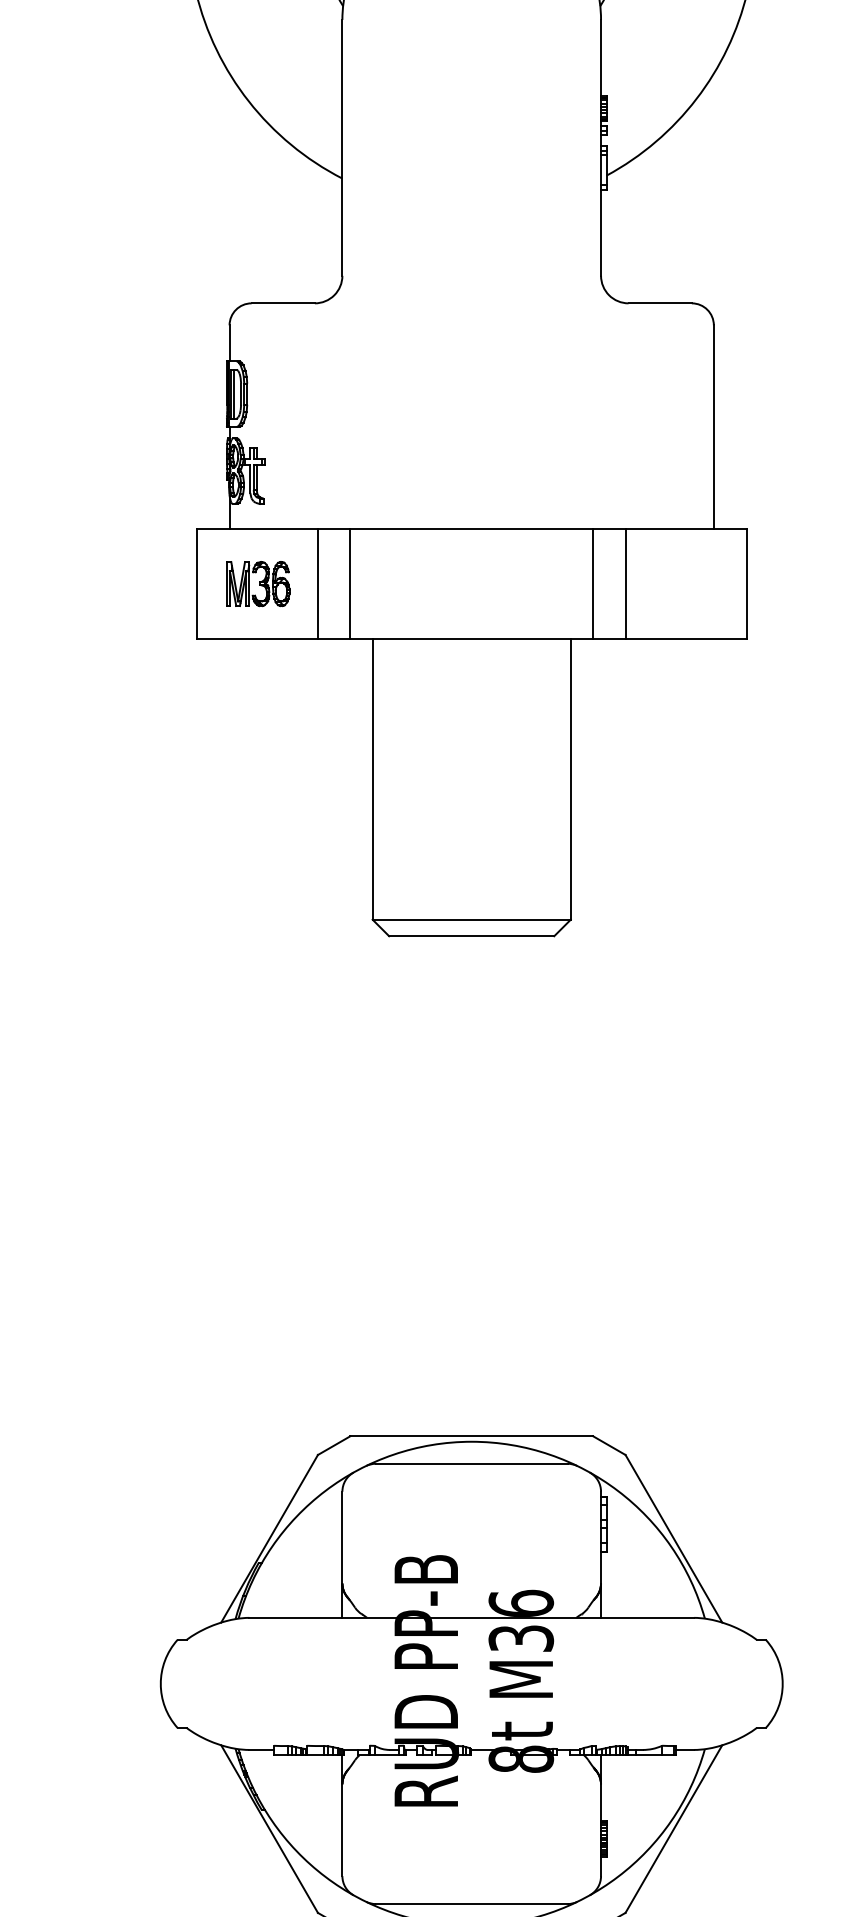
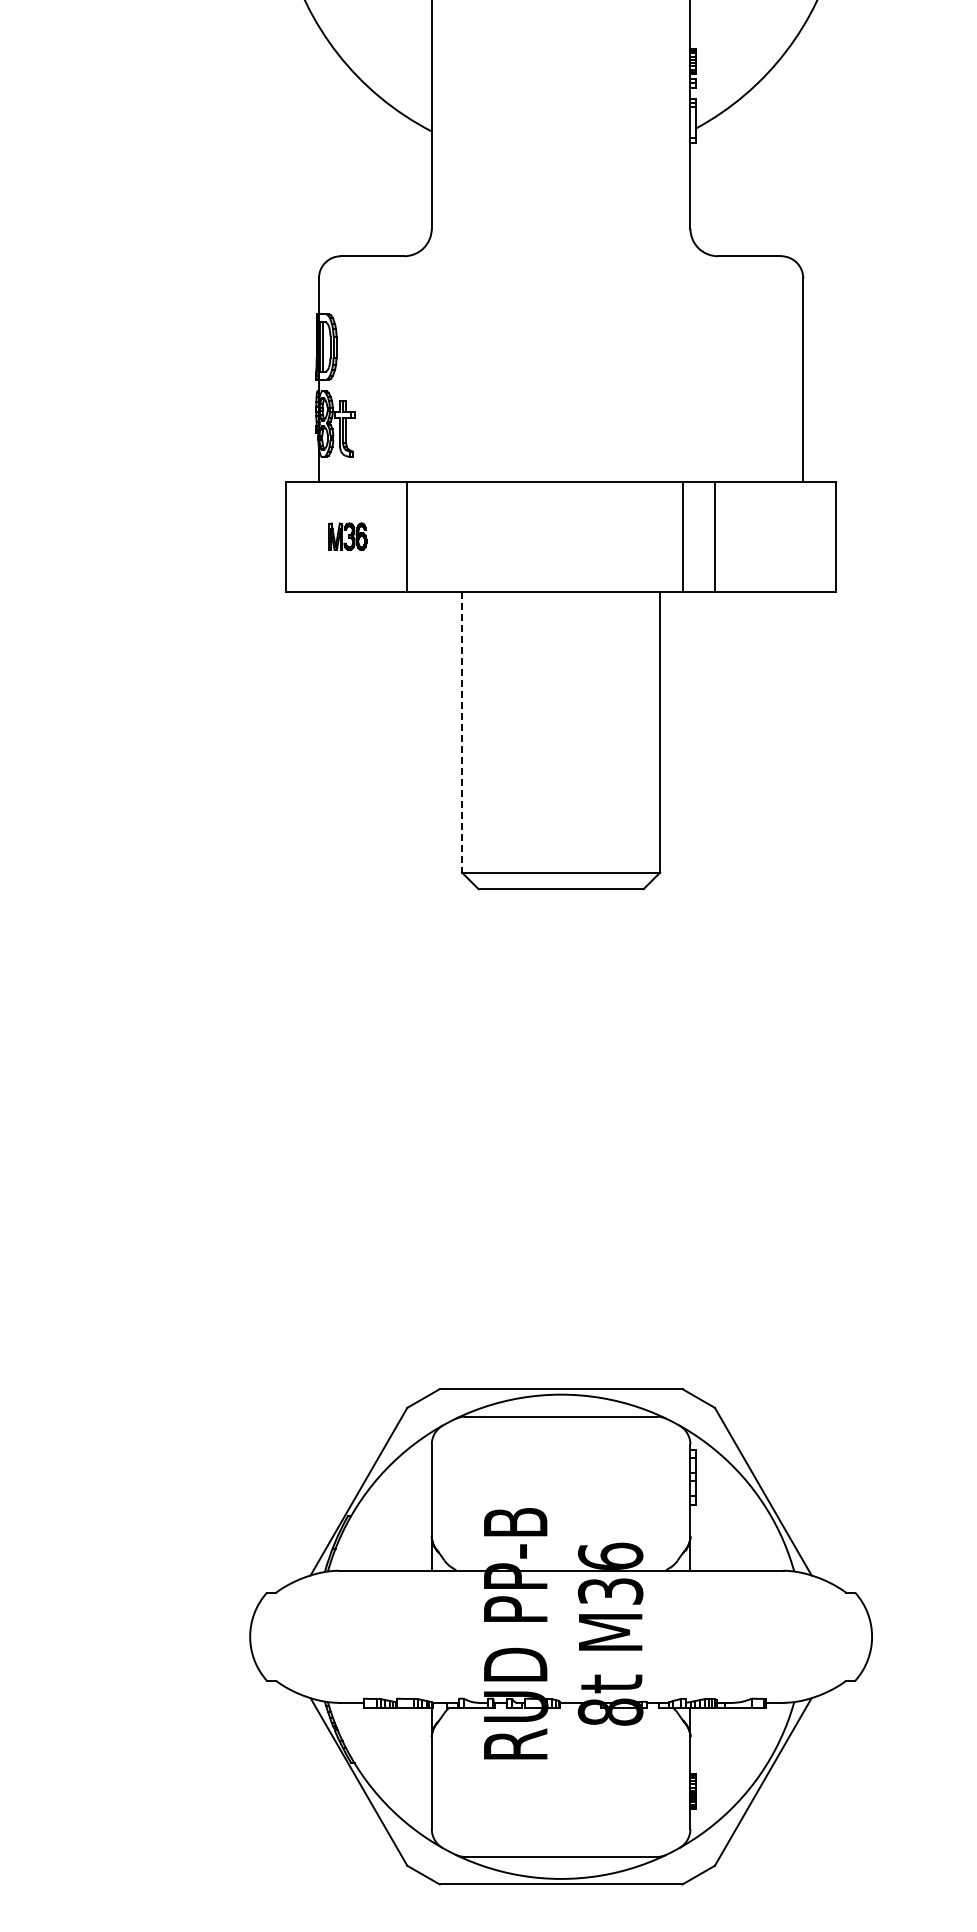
part: (258, 583) -> (347, 536), size x0.6
line: (350, 583) -> (439, 536), removed
line: (373, 779) -> (462, 732), solid -> dashed

